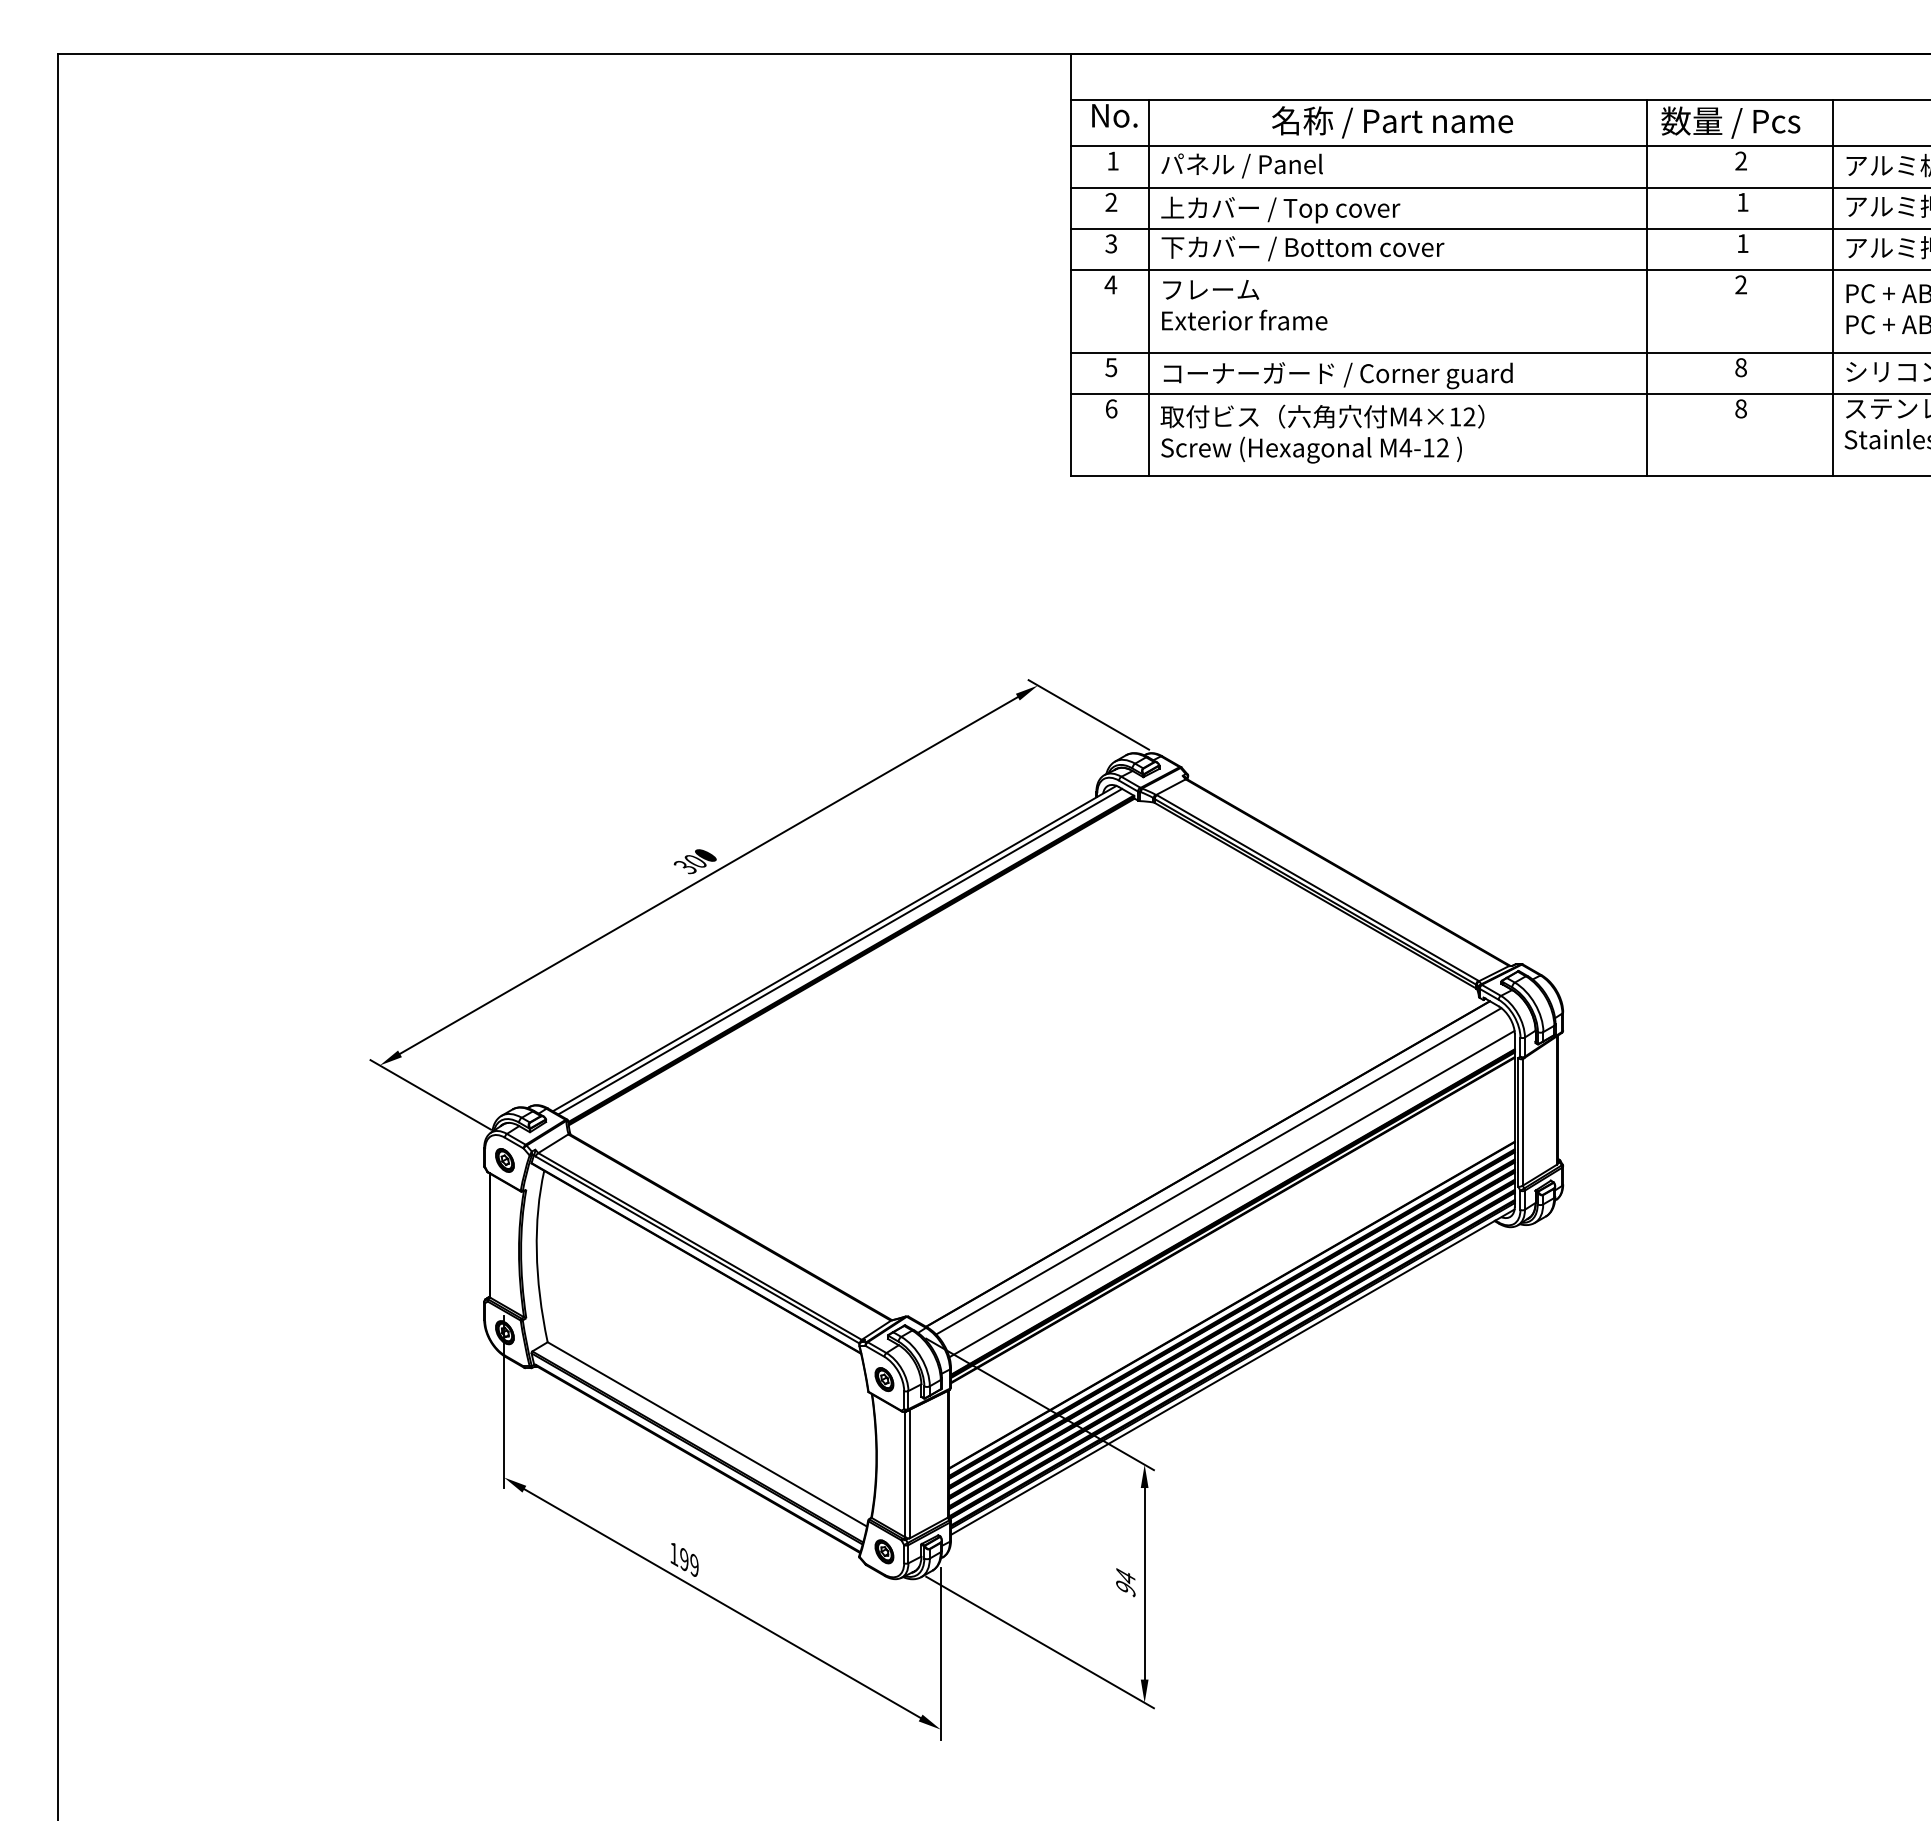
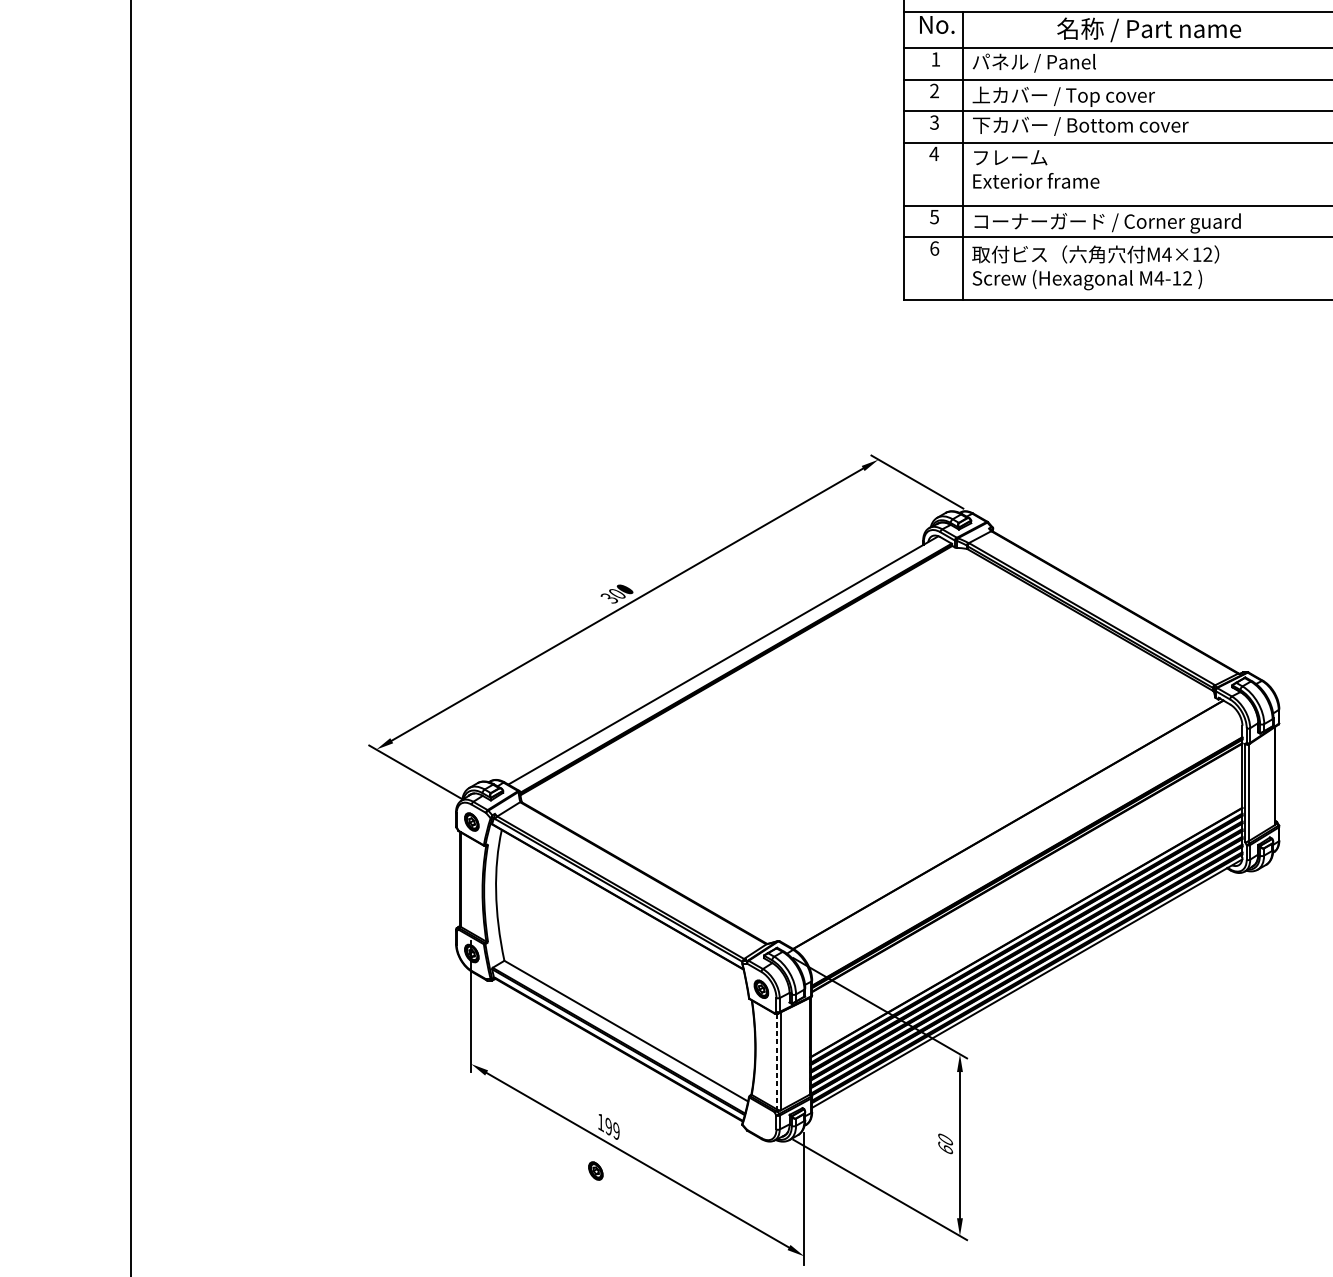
line: (840, 951) -> (727, 662), removed
line: (1218, 1171) -> (1016, 830), removed
line: (1231, 1193) -> (1026, 847), removed
line: (905, 1474) -> (777, 1061), solid -> dashed
part: (884, 1551) -> (595, 1170), moved
text: (1125, 1582) -> (945, 1144), 94 -> 60

